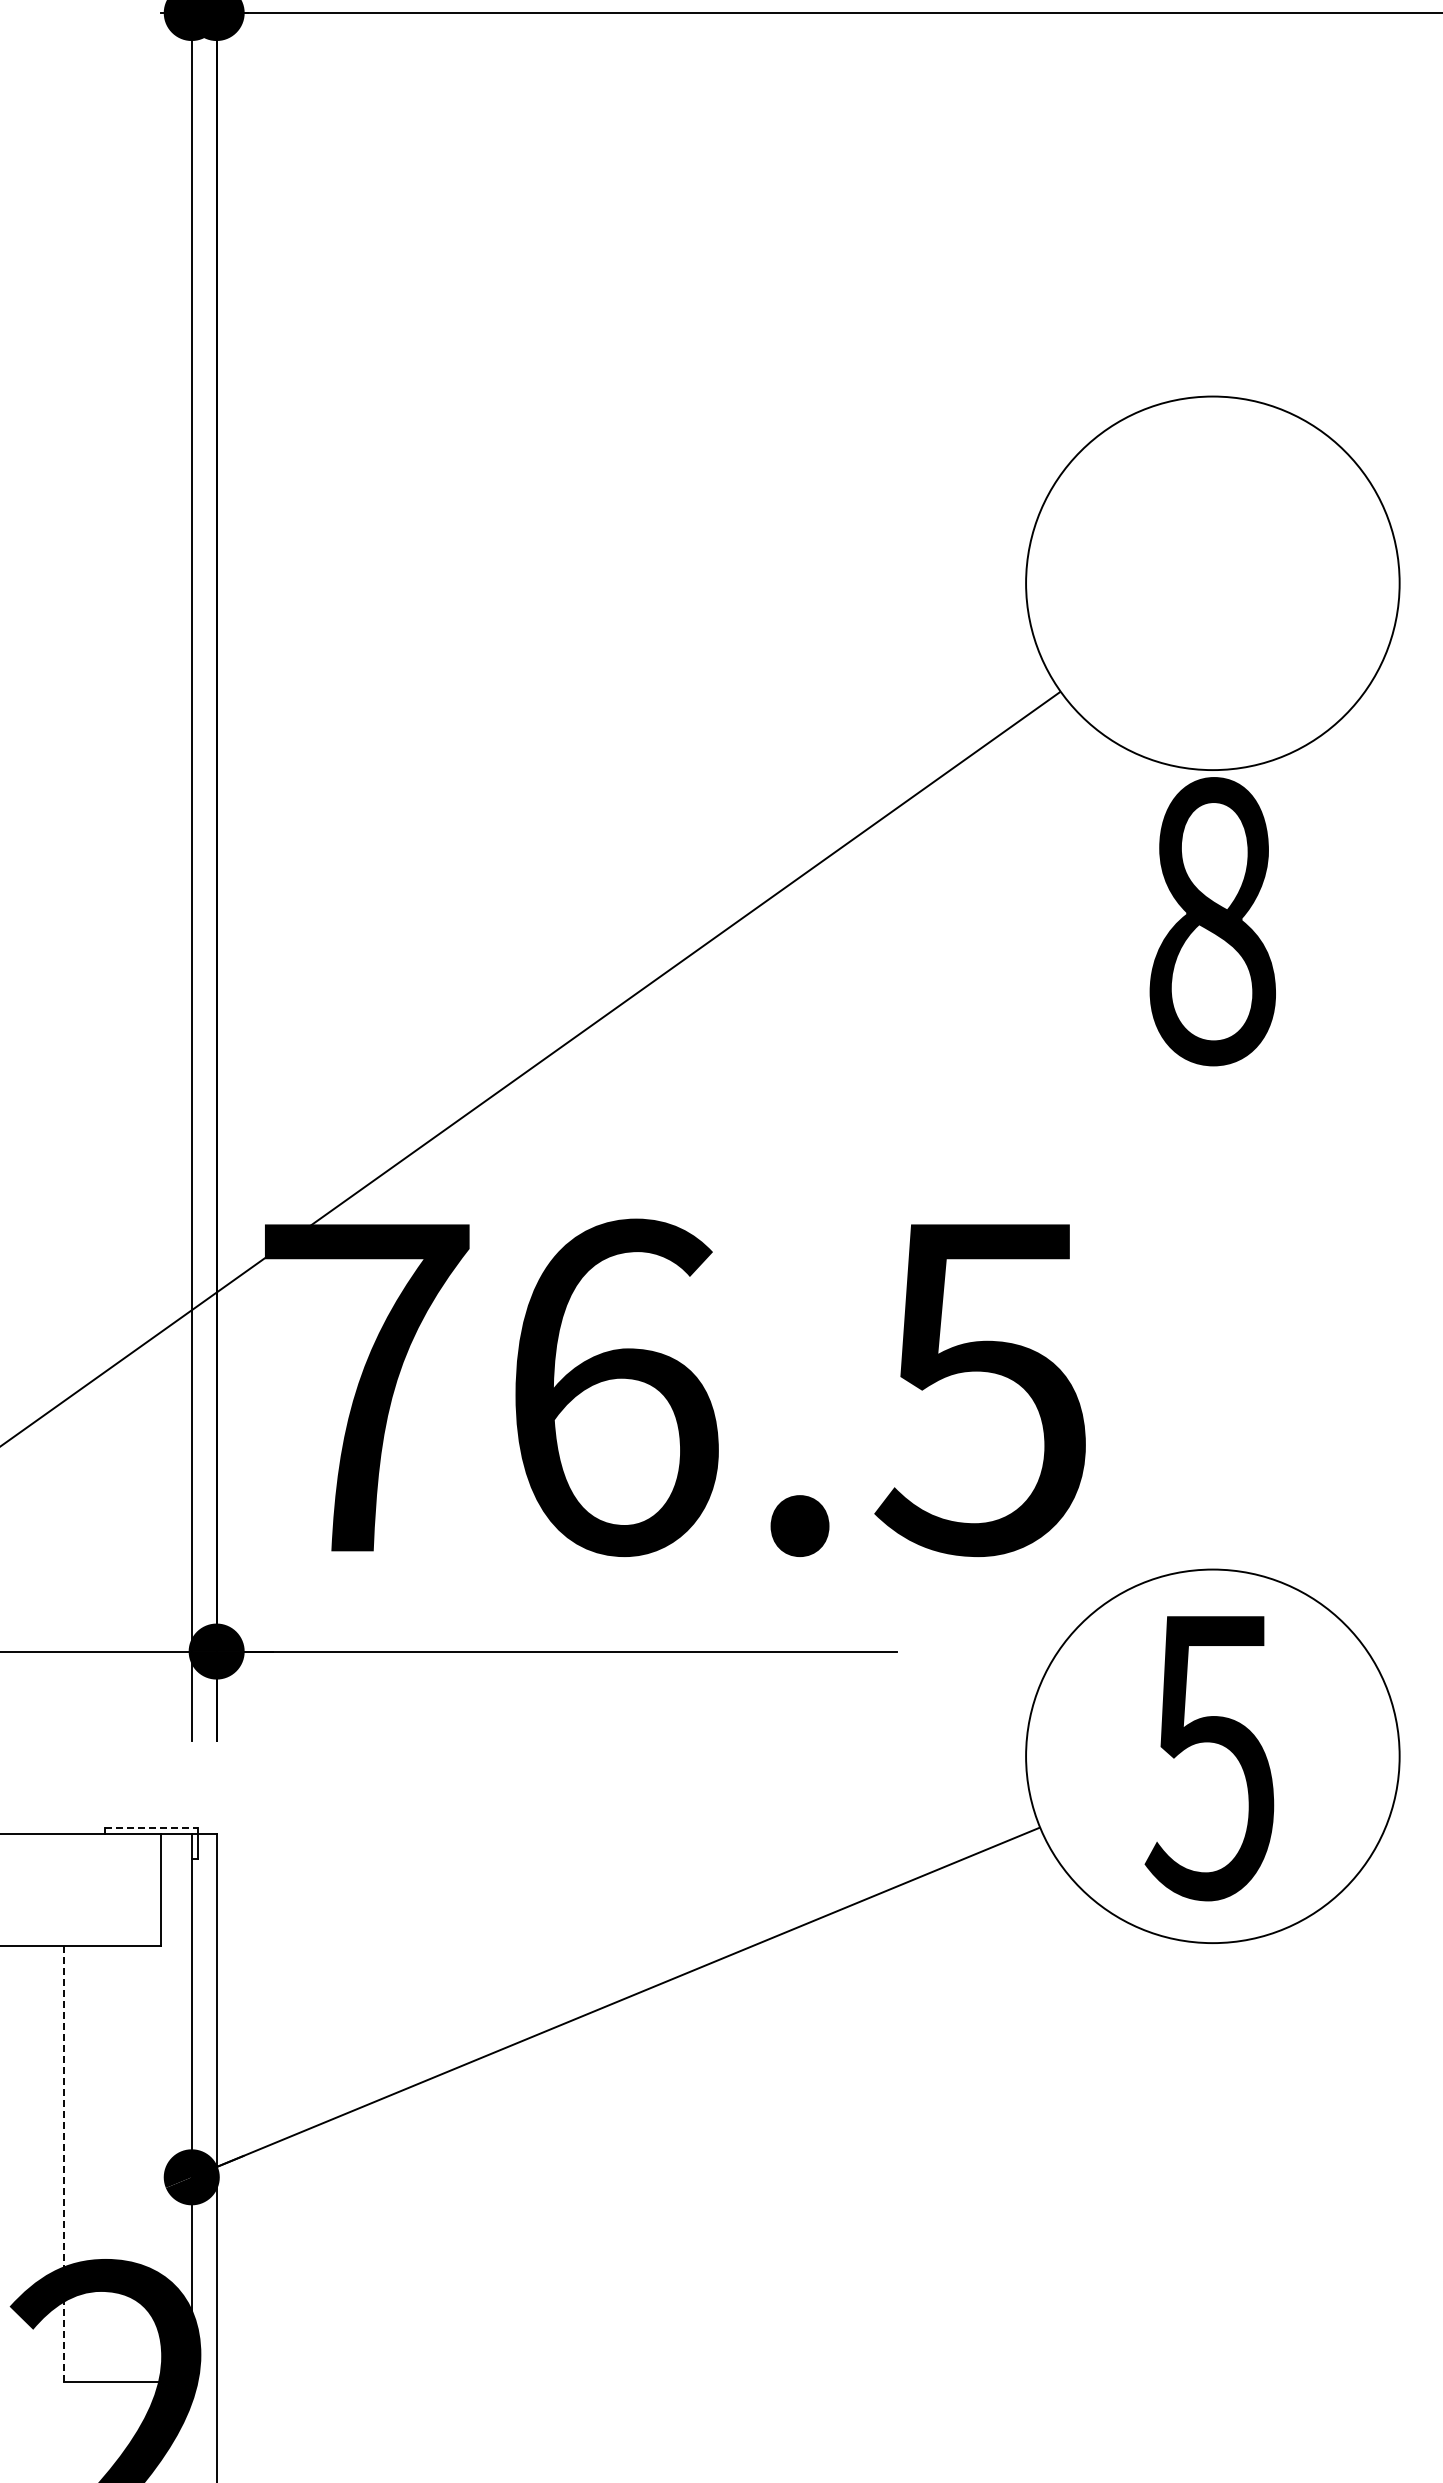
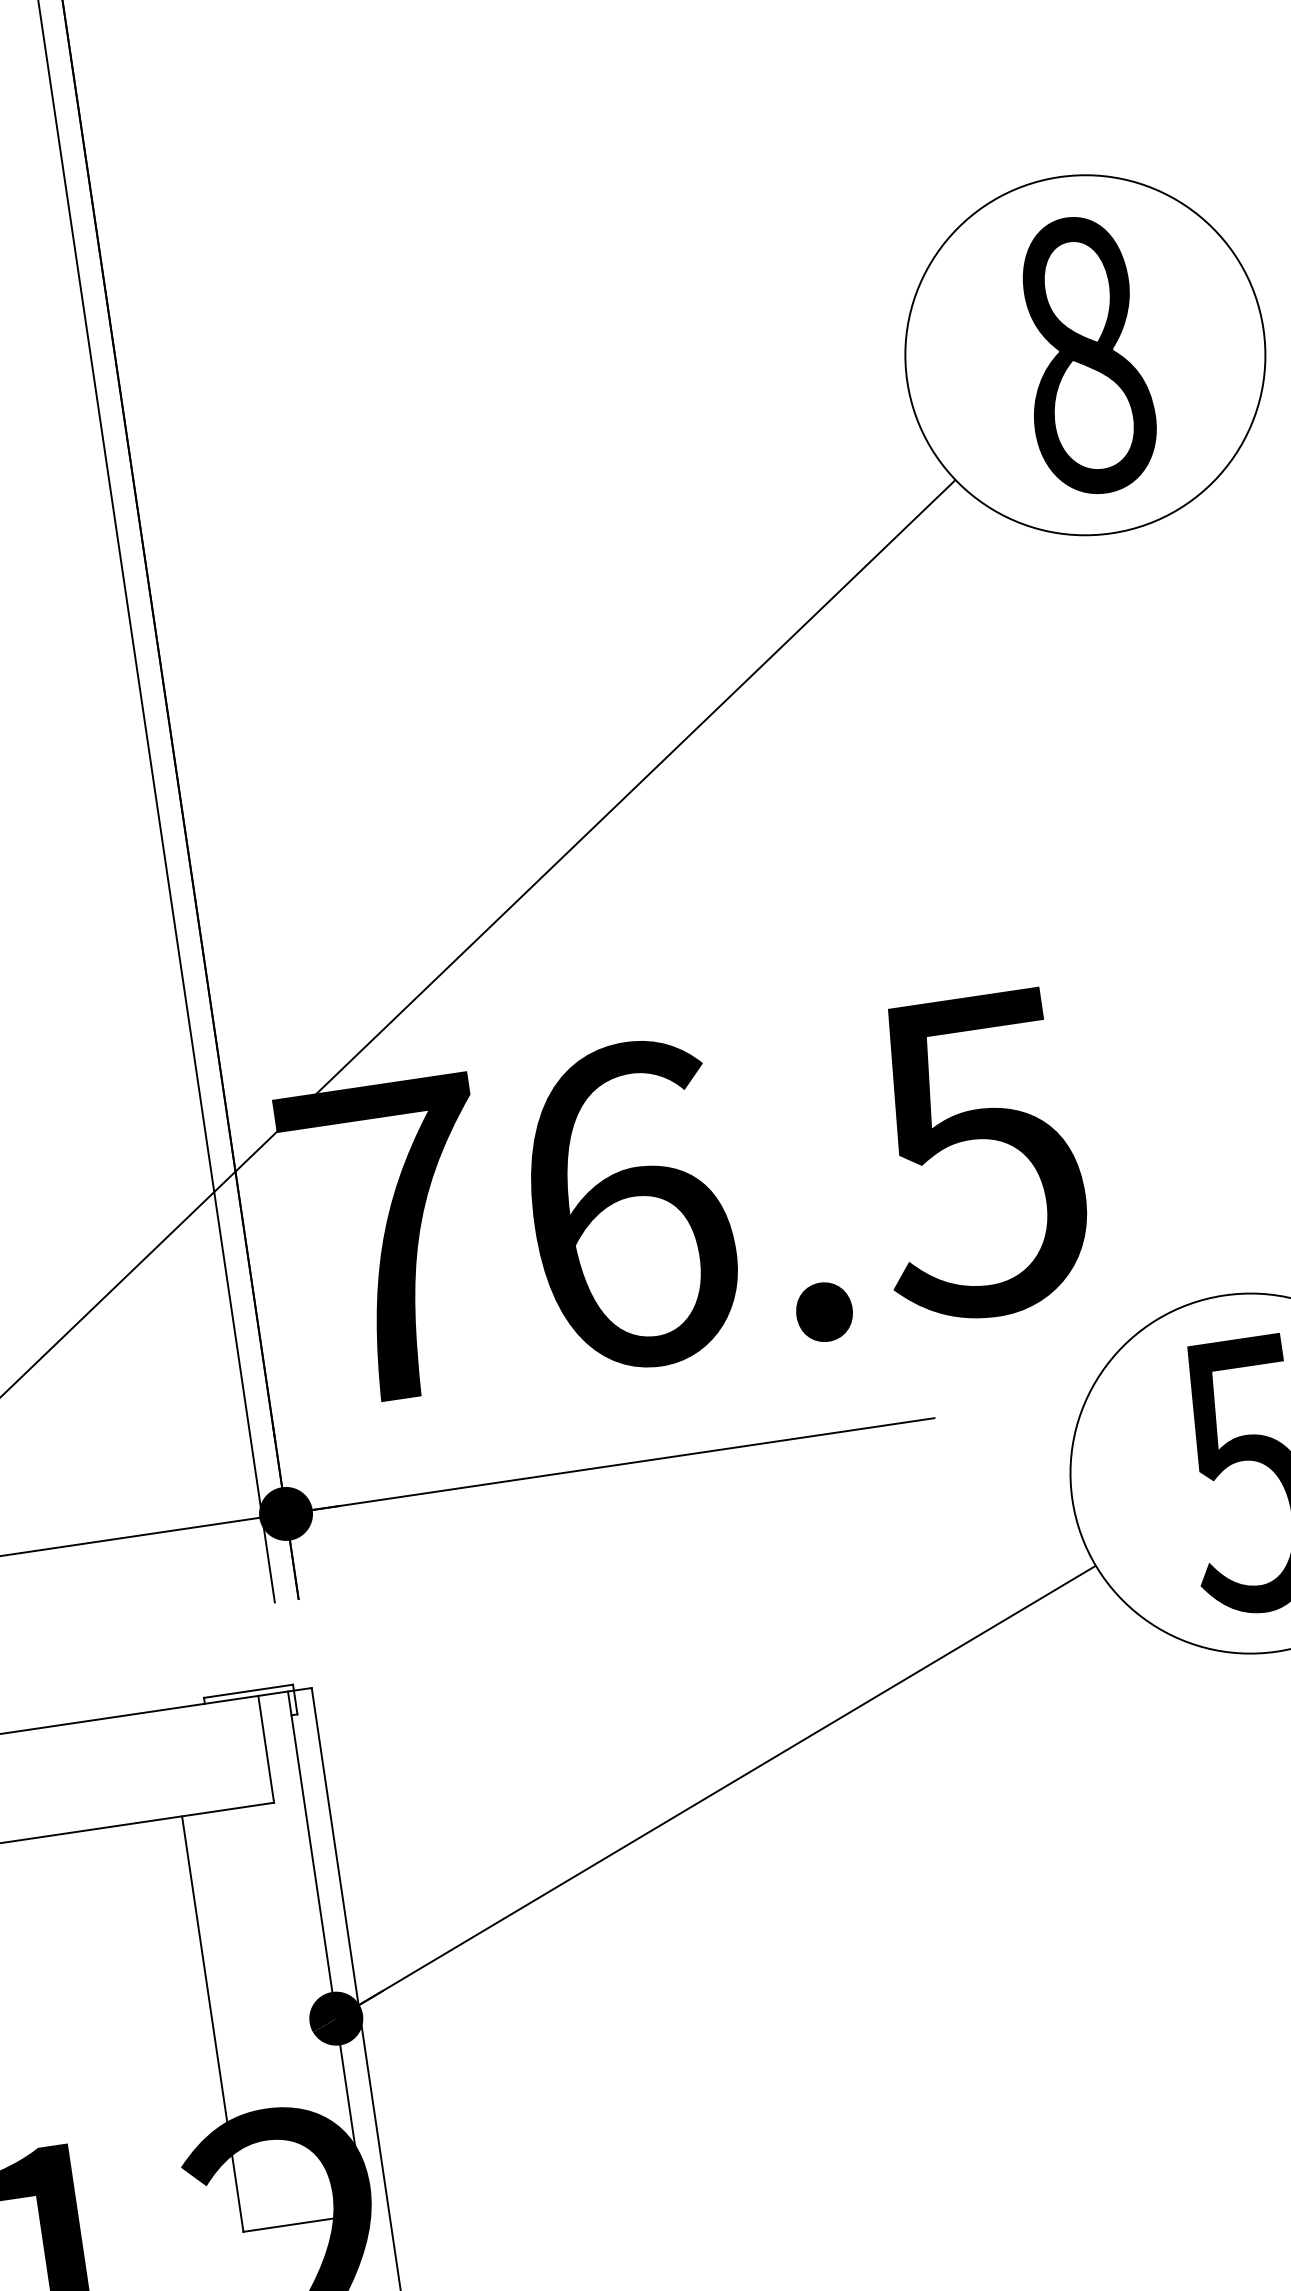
text: (1212, 921) -> (1085, 355), moved
line: (151, 1827) -> (248, 1690), dashed -> solid
line: (64, 2164) -> (213, 2024), dashed -> solid

